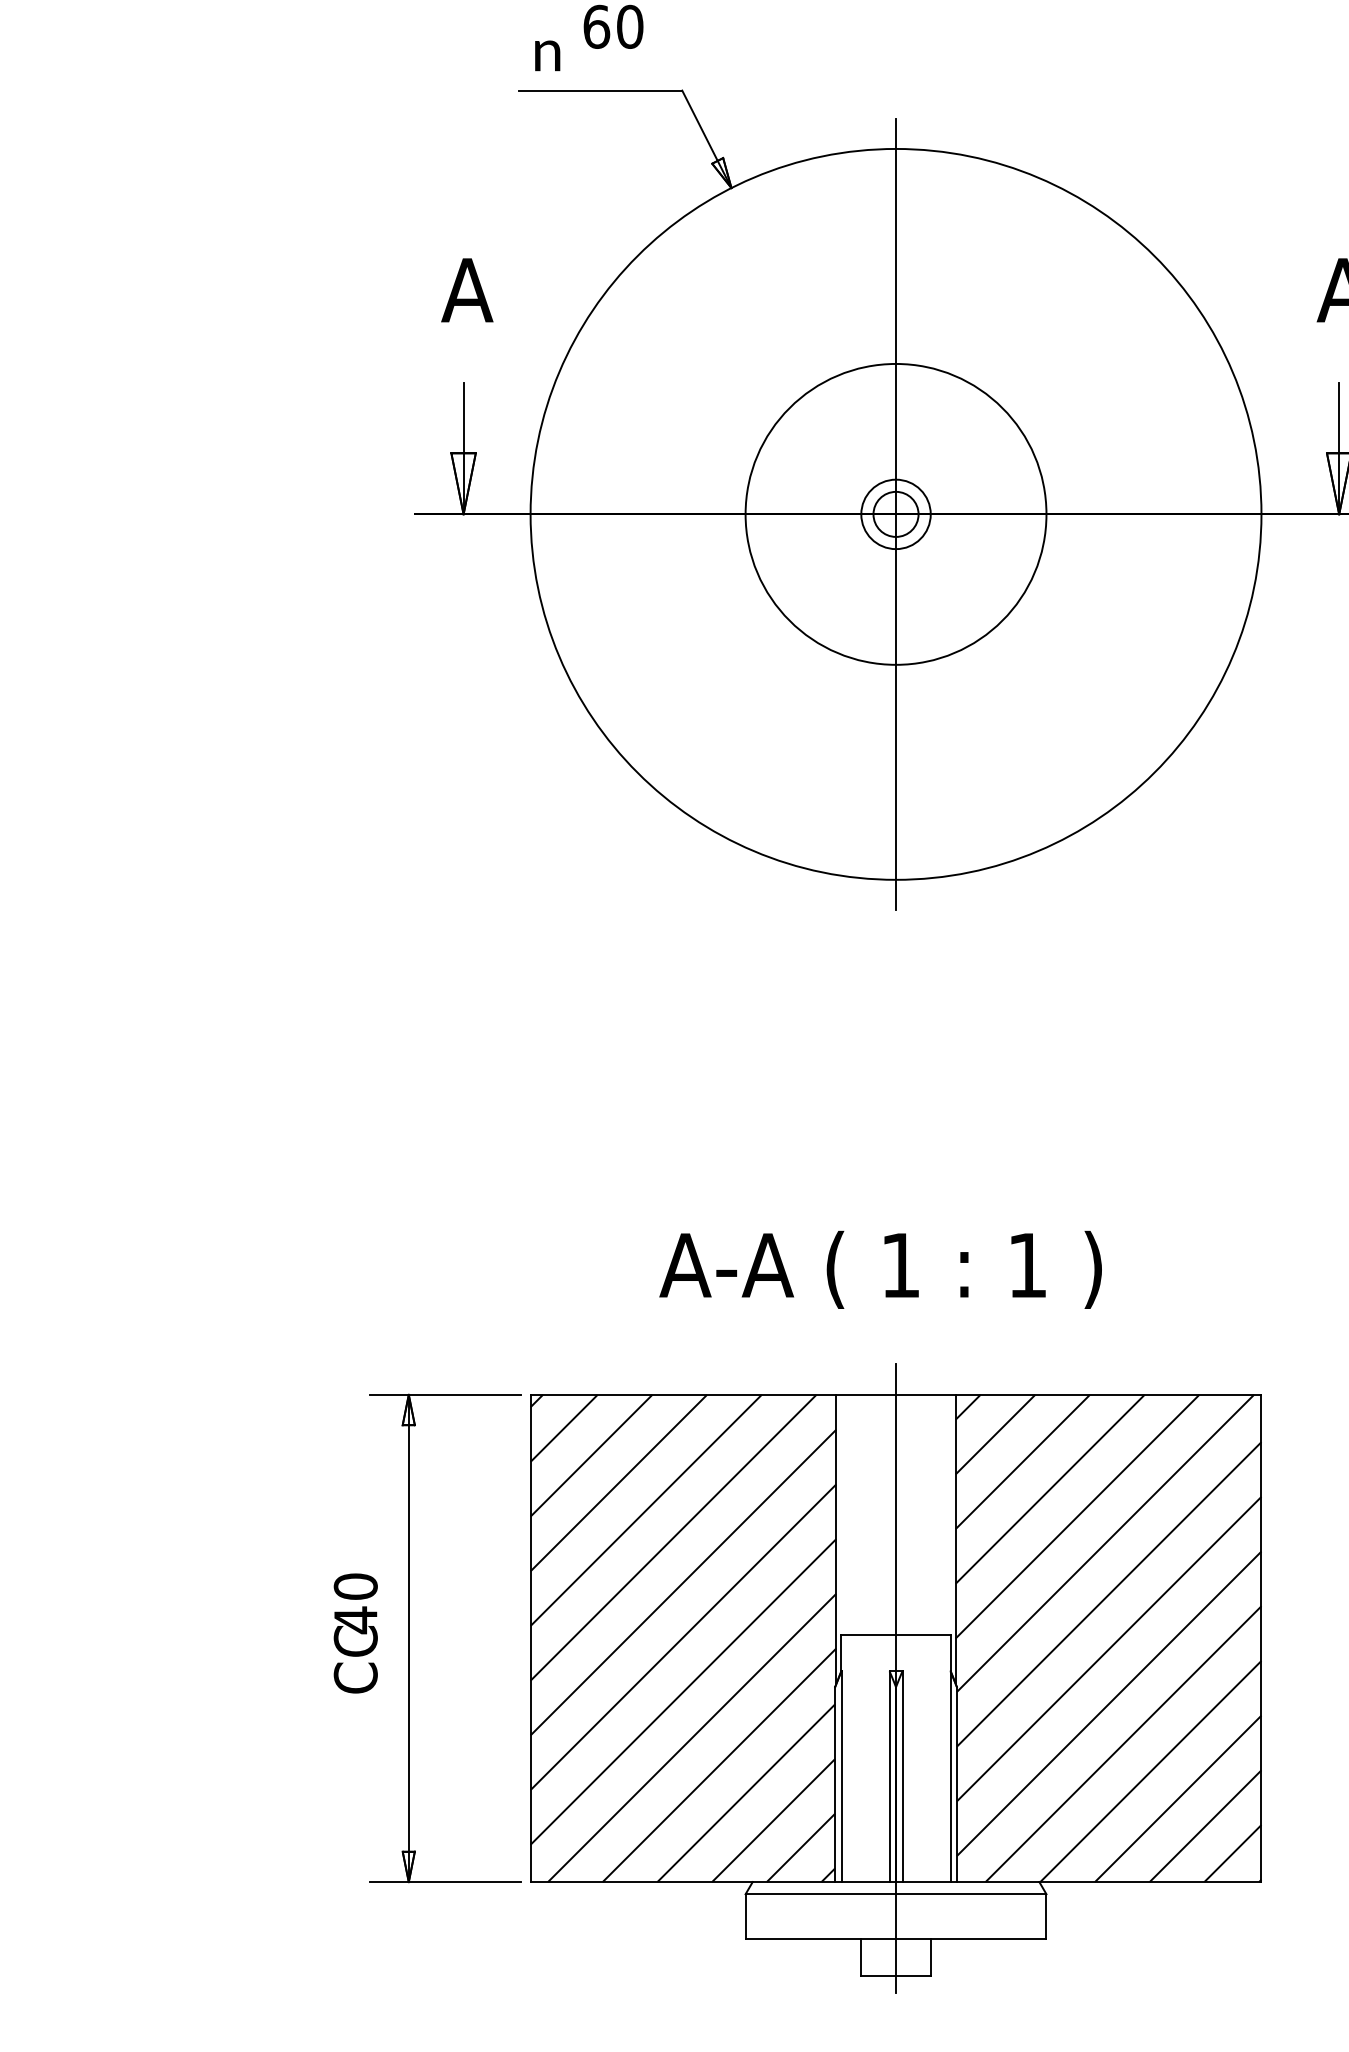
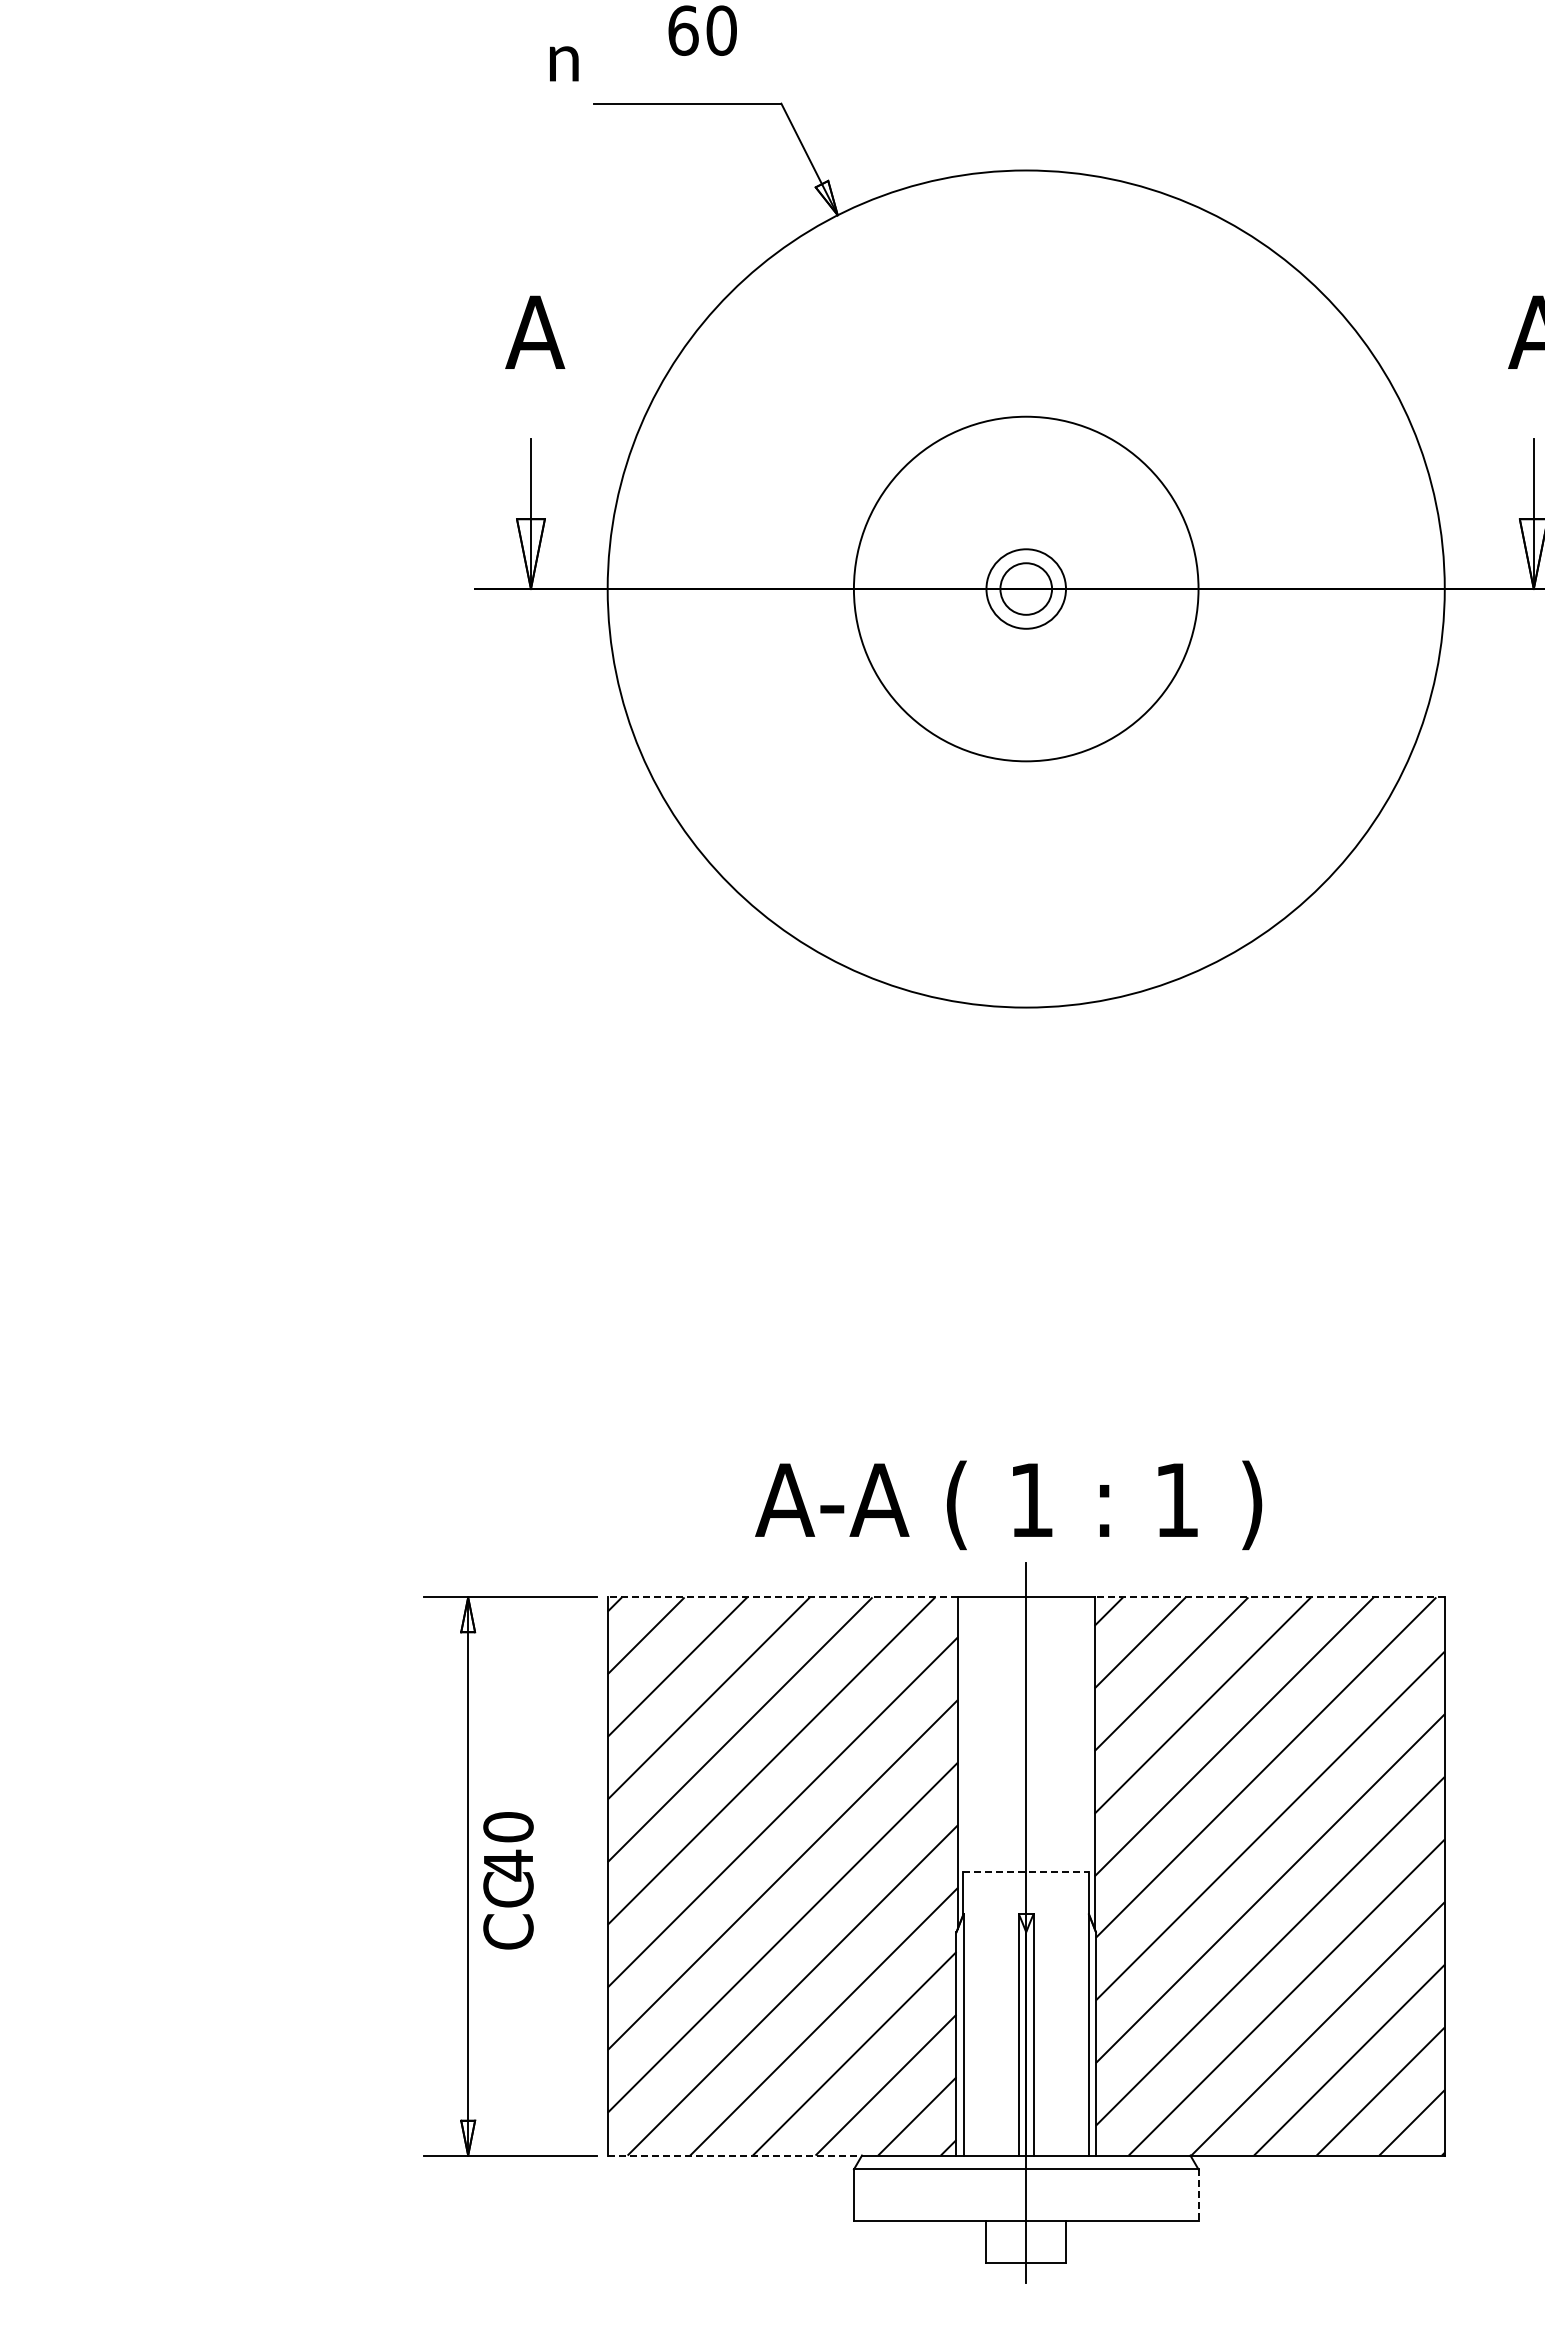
text: (547, 55) -> (564, 63), moved
line: (896, 513) -> (1026, 588), removed
text: (880, 1270) -> (1008, 1505), moved
line: (683, 1394) -> (782, 1597), solid -> dashed
line: (1108, 1394) -> (1269, 1597), solid -> dashed
text: (355, 1633) -> (508, 1880), moved
line: (896, 1634) -> (1026, 1872), solid -> dashed
line: (642, 1882) -> (735, 2155), solid -> dashed
line: (1046, 1916) -> (1198, 2195), solid -> dashed

